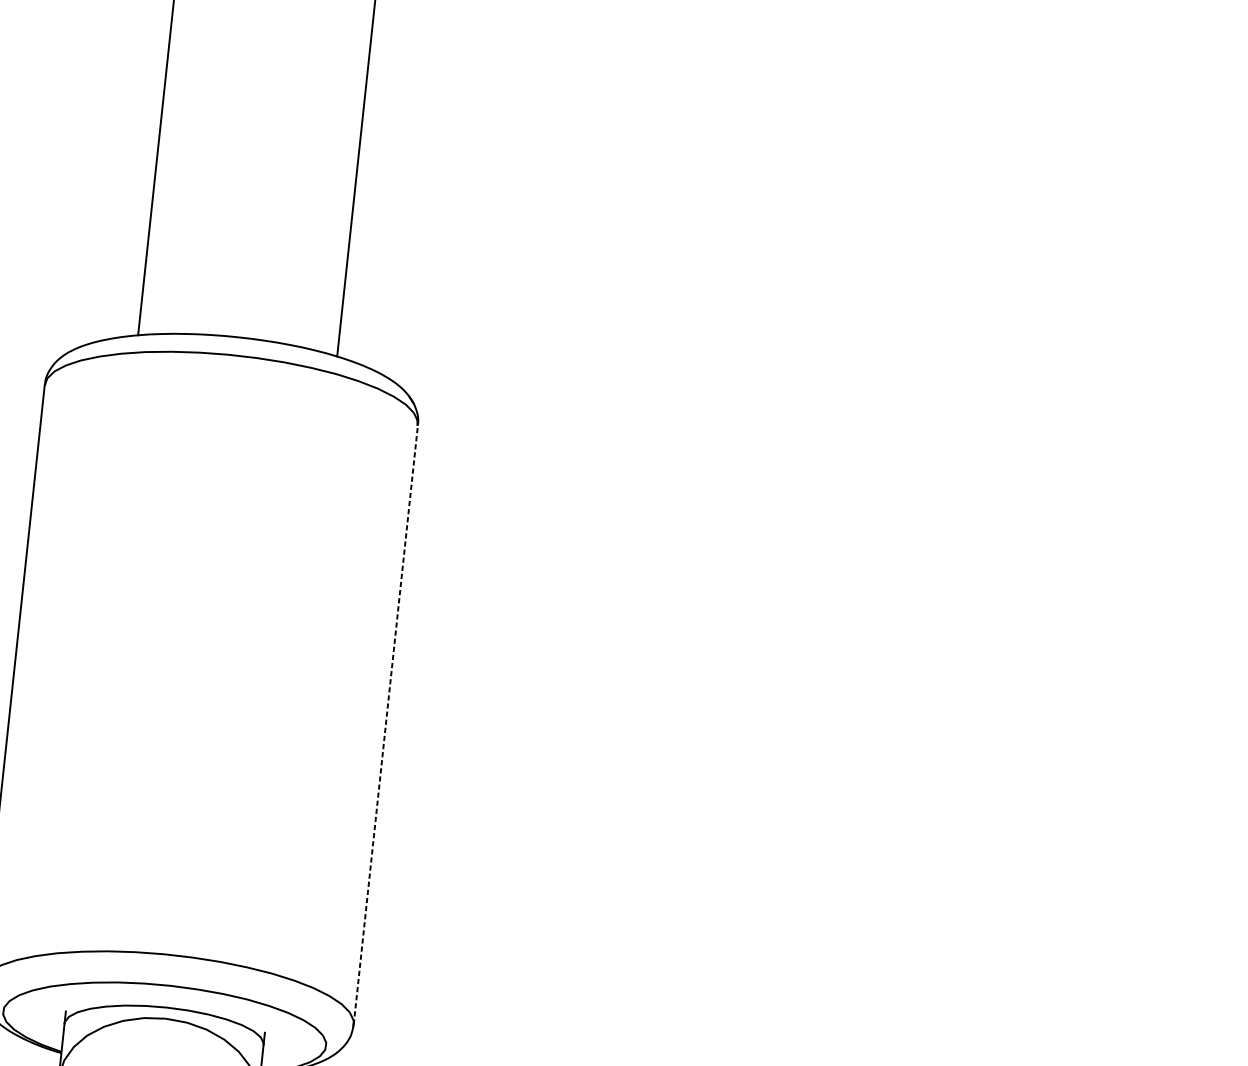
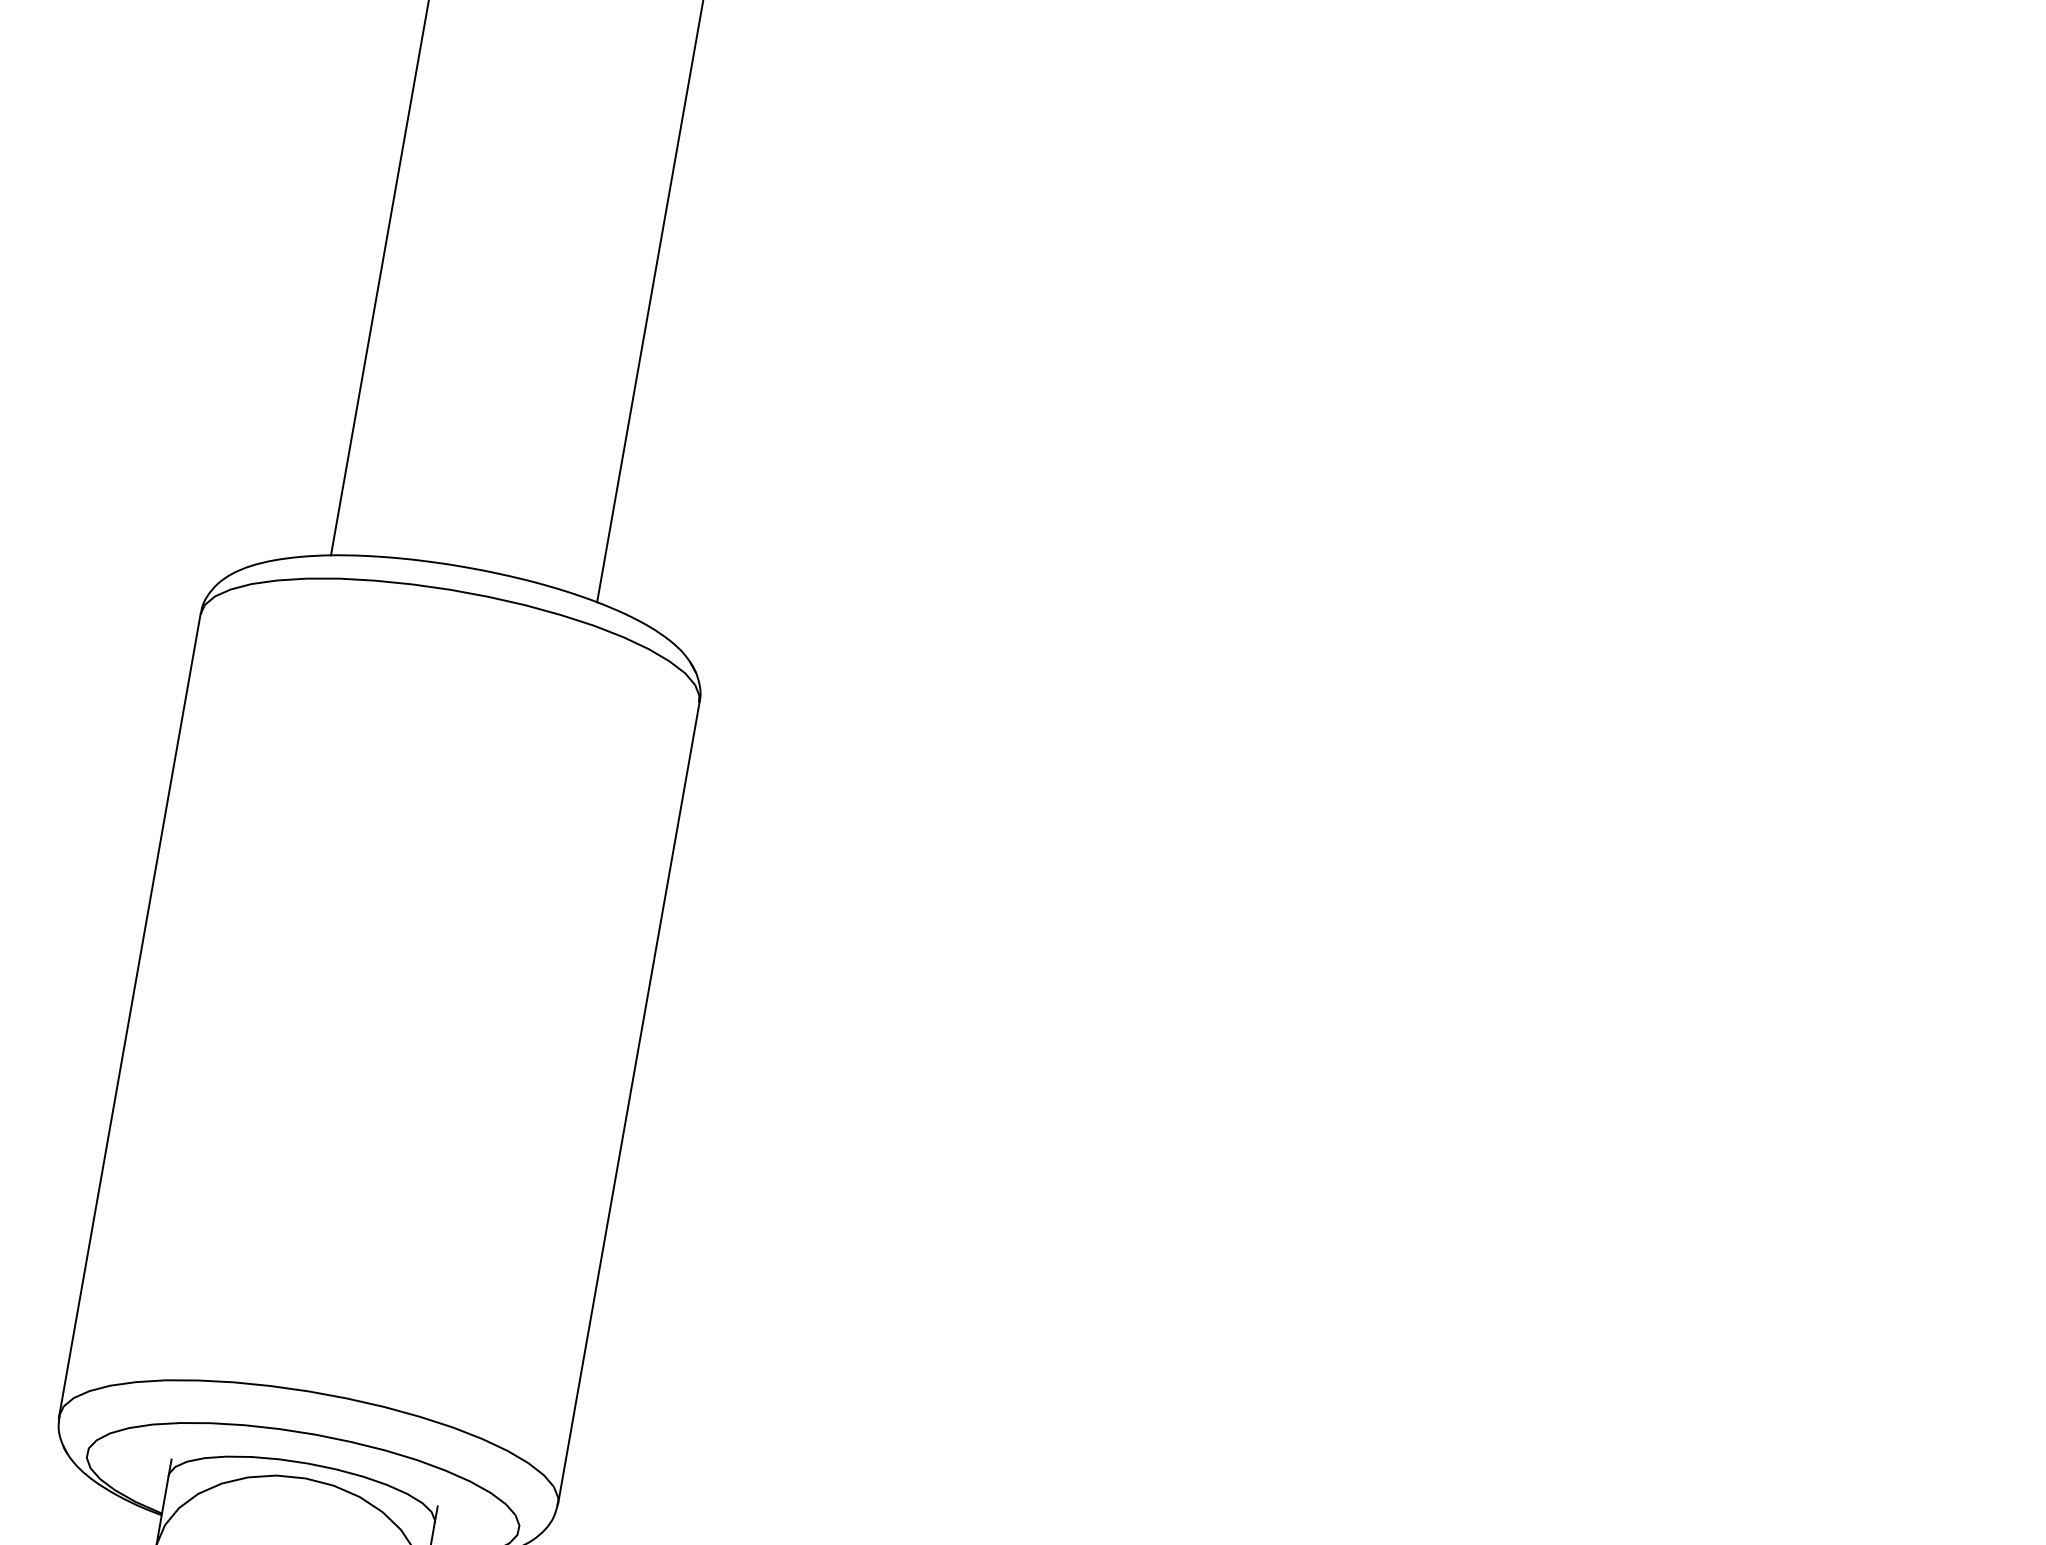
line: (385, 724) -> (628, 1102), dashed -> solid

